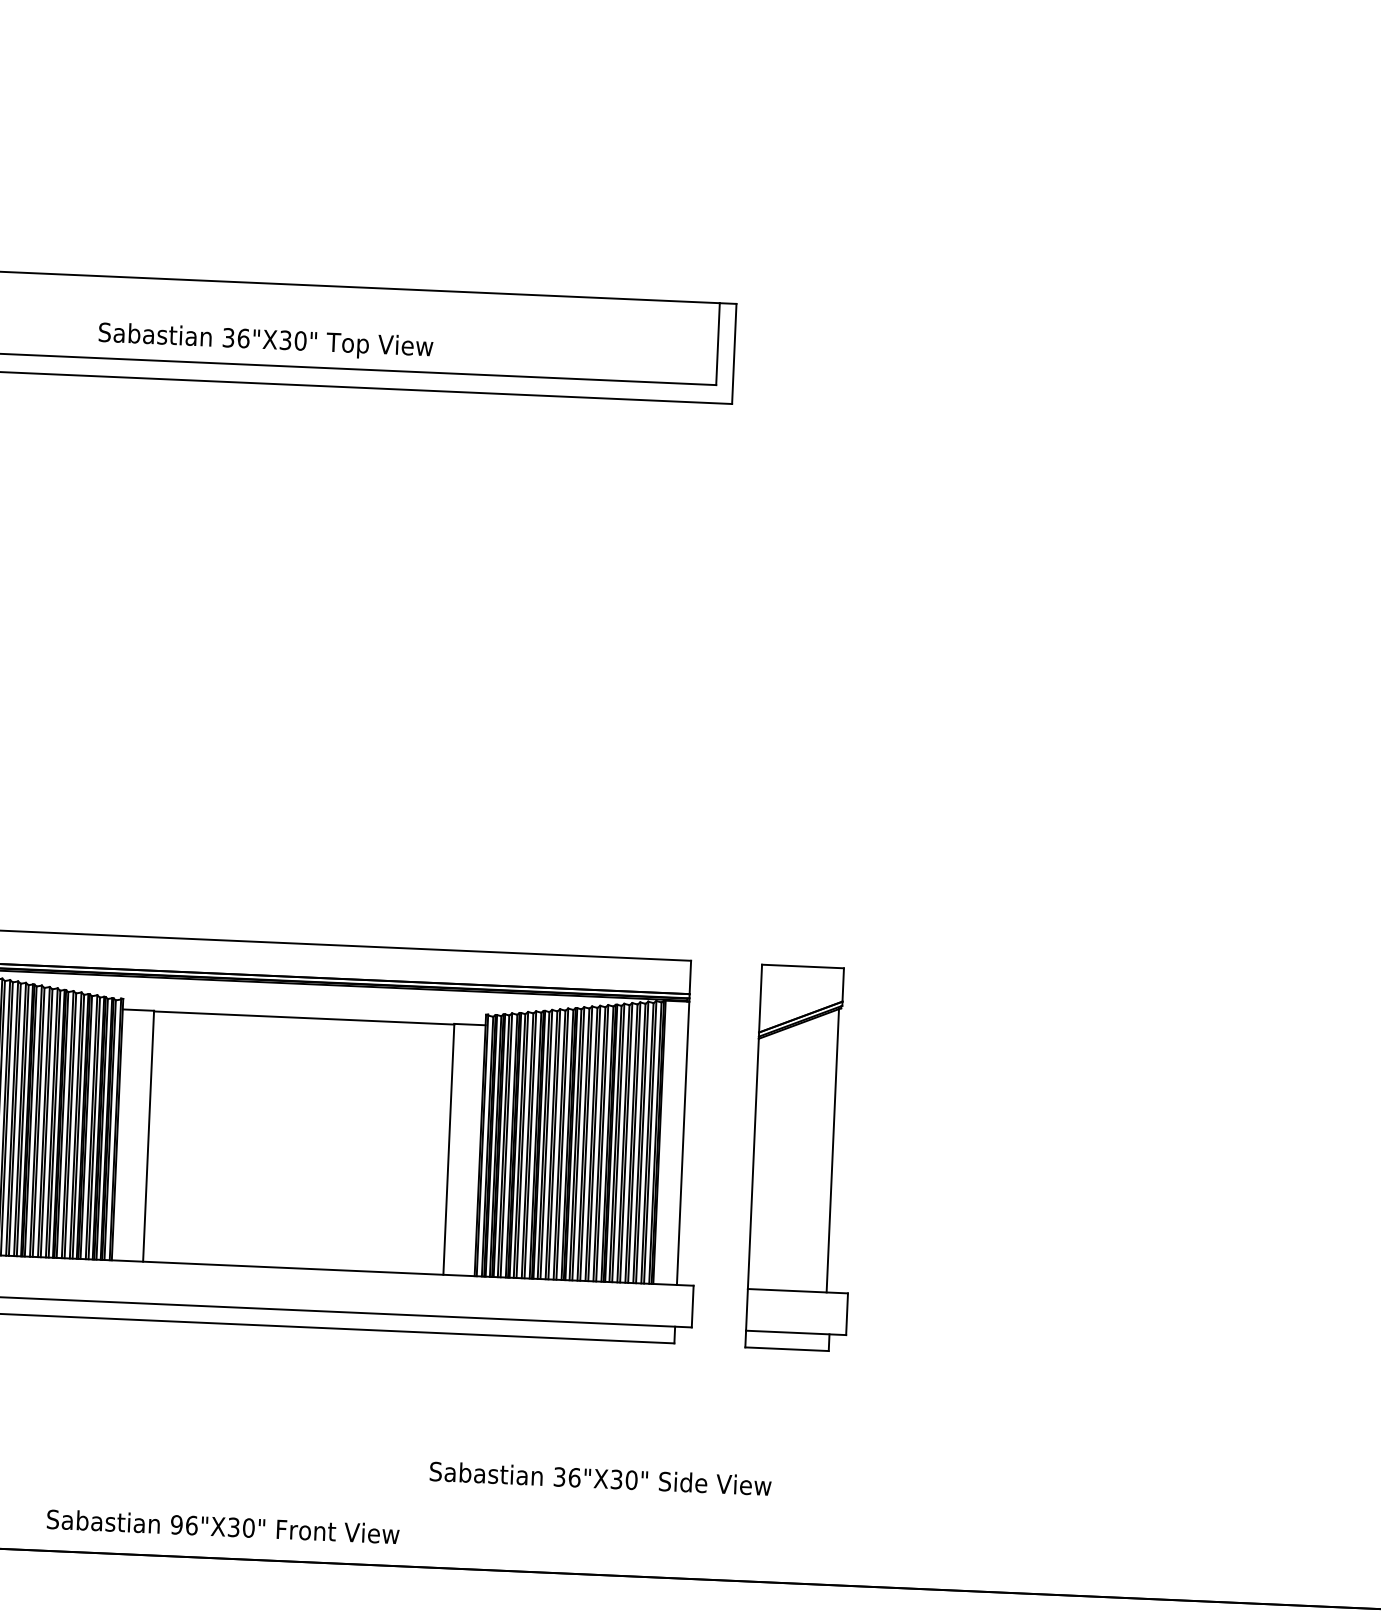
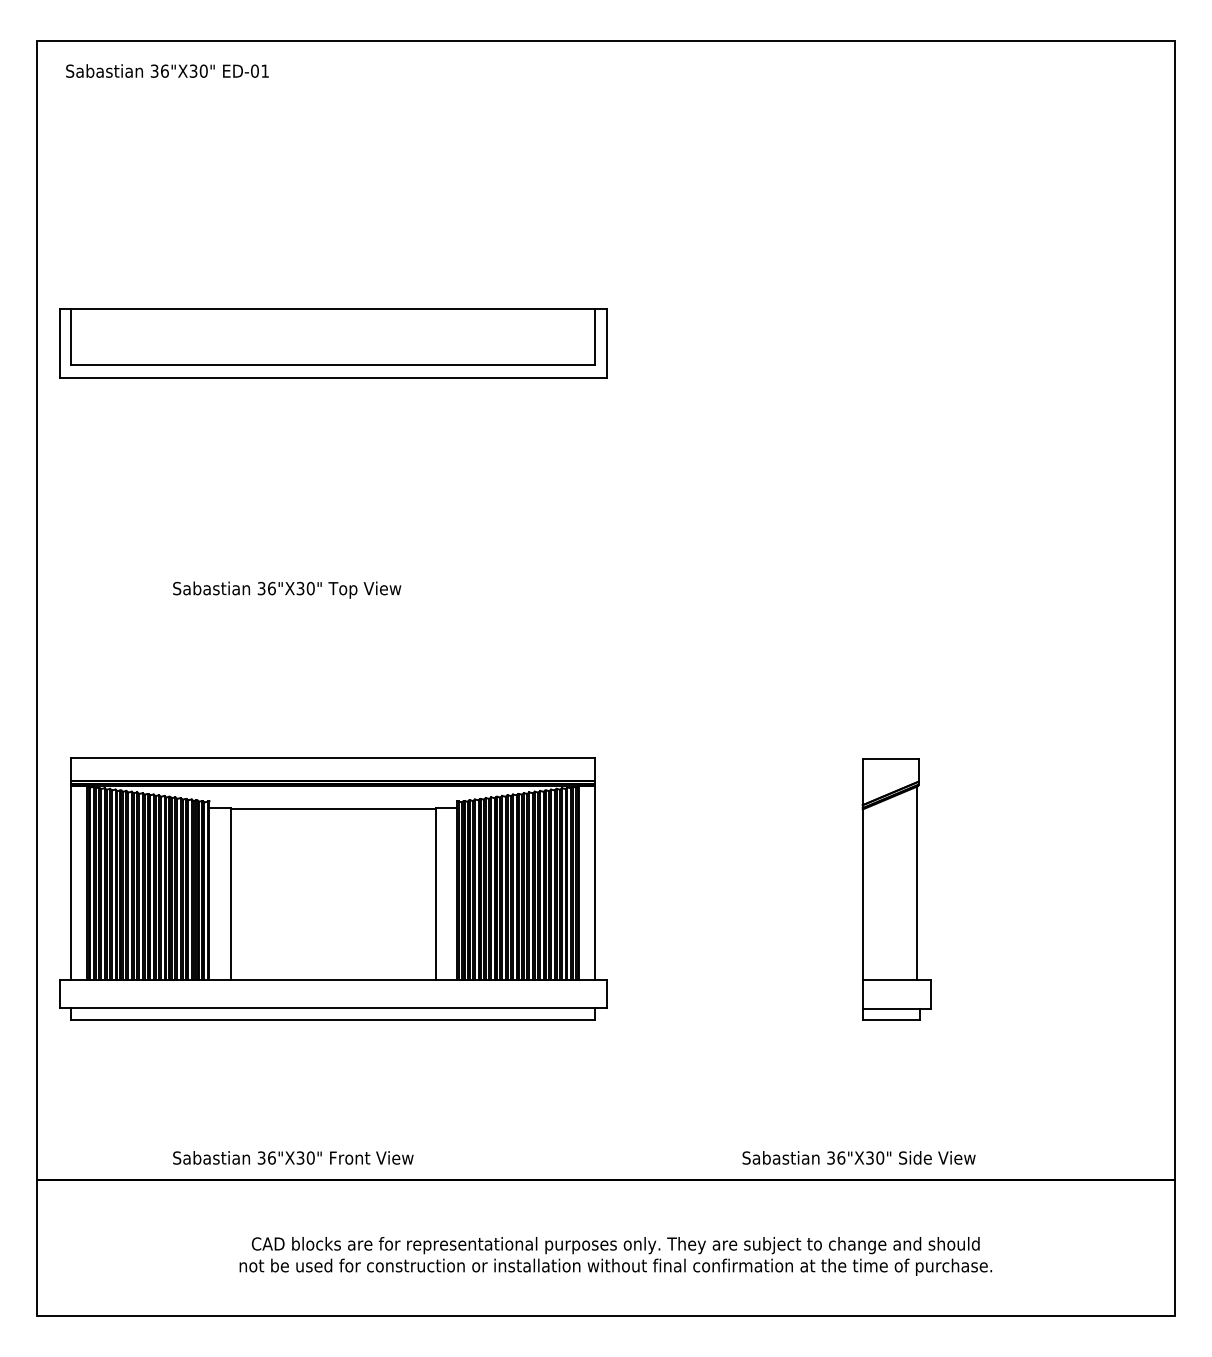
text: (266, 340) -> (287, 589), moved
part: (803, 1158) -> (896, 889), moved
text: (599, 1478) -> (858, 1157), moved
text: (176, 1524) -> (261, 1157), 96"X30" -> 36"X30"

